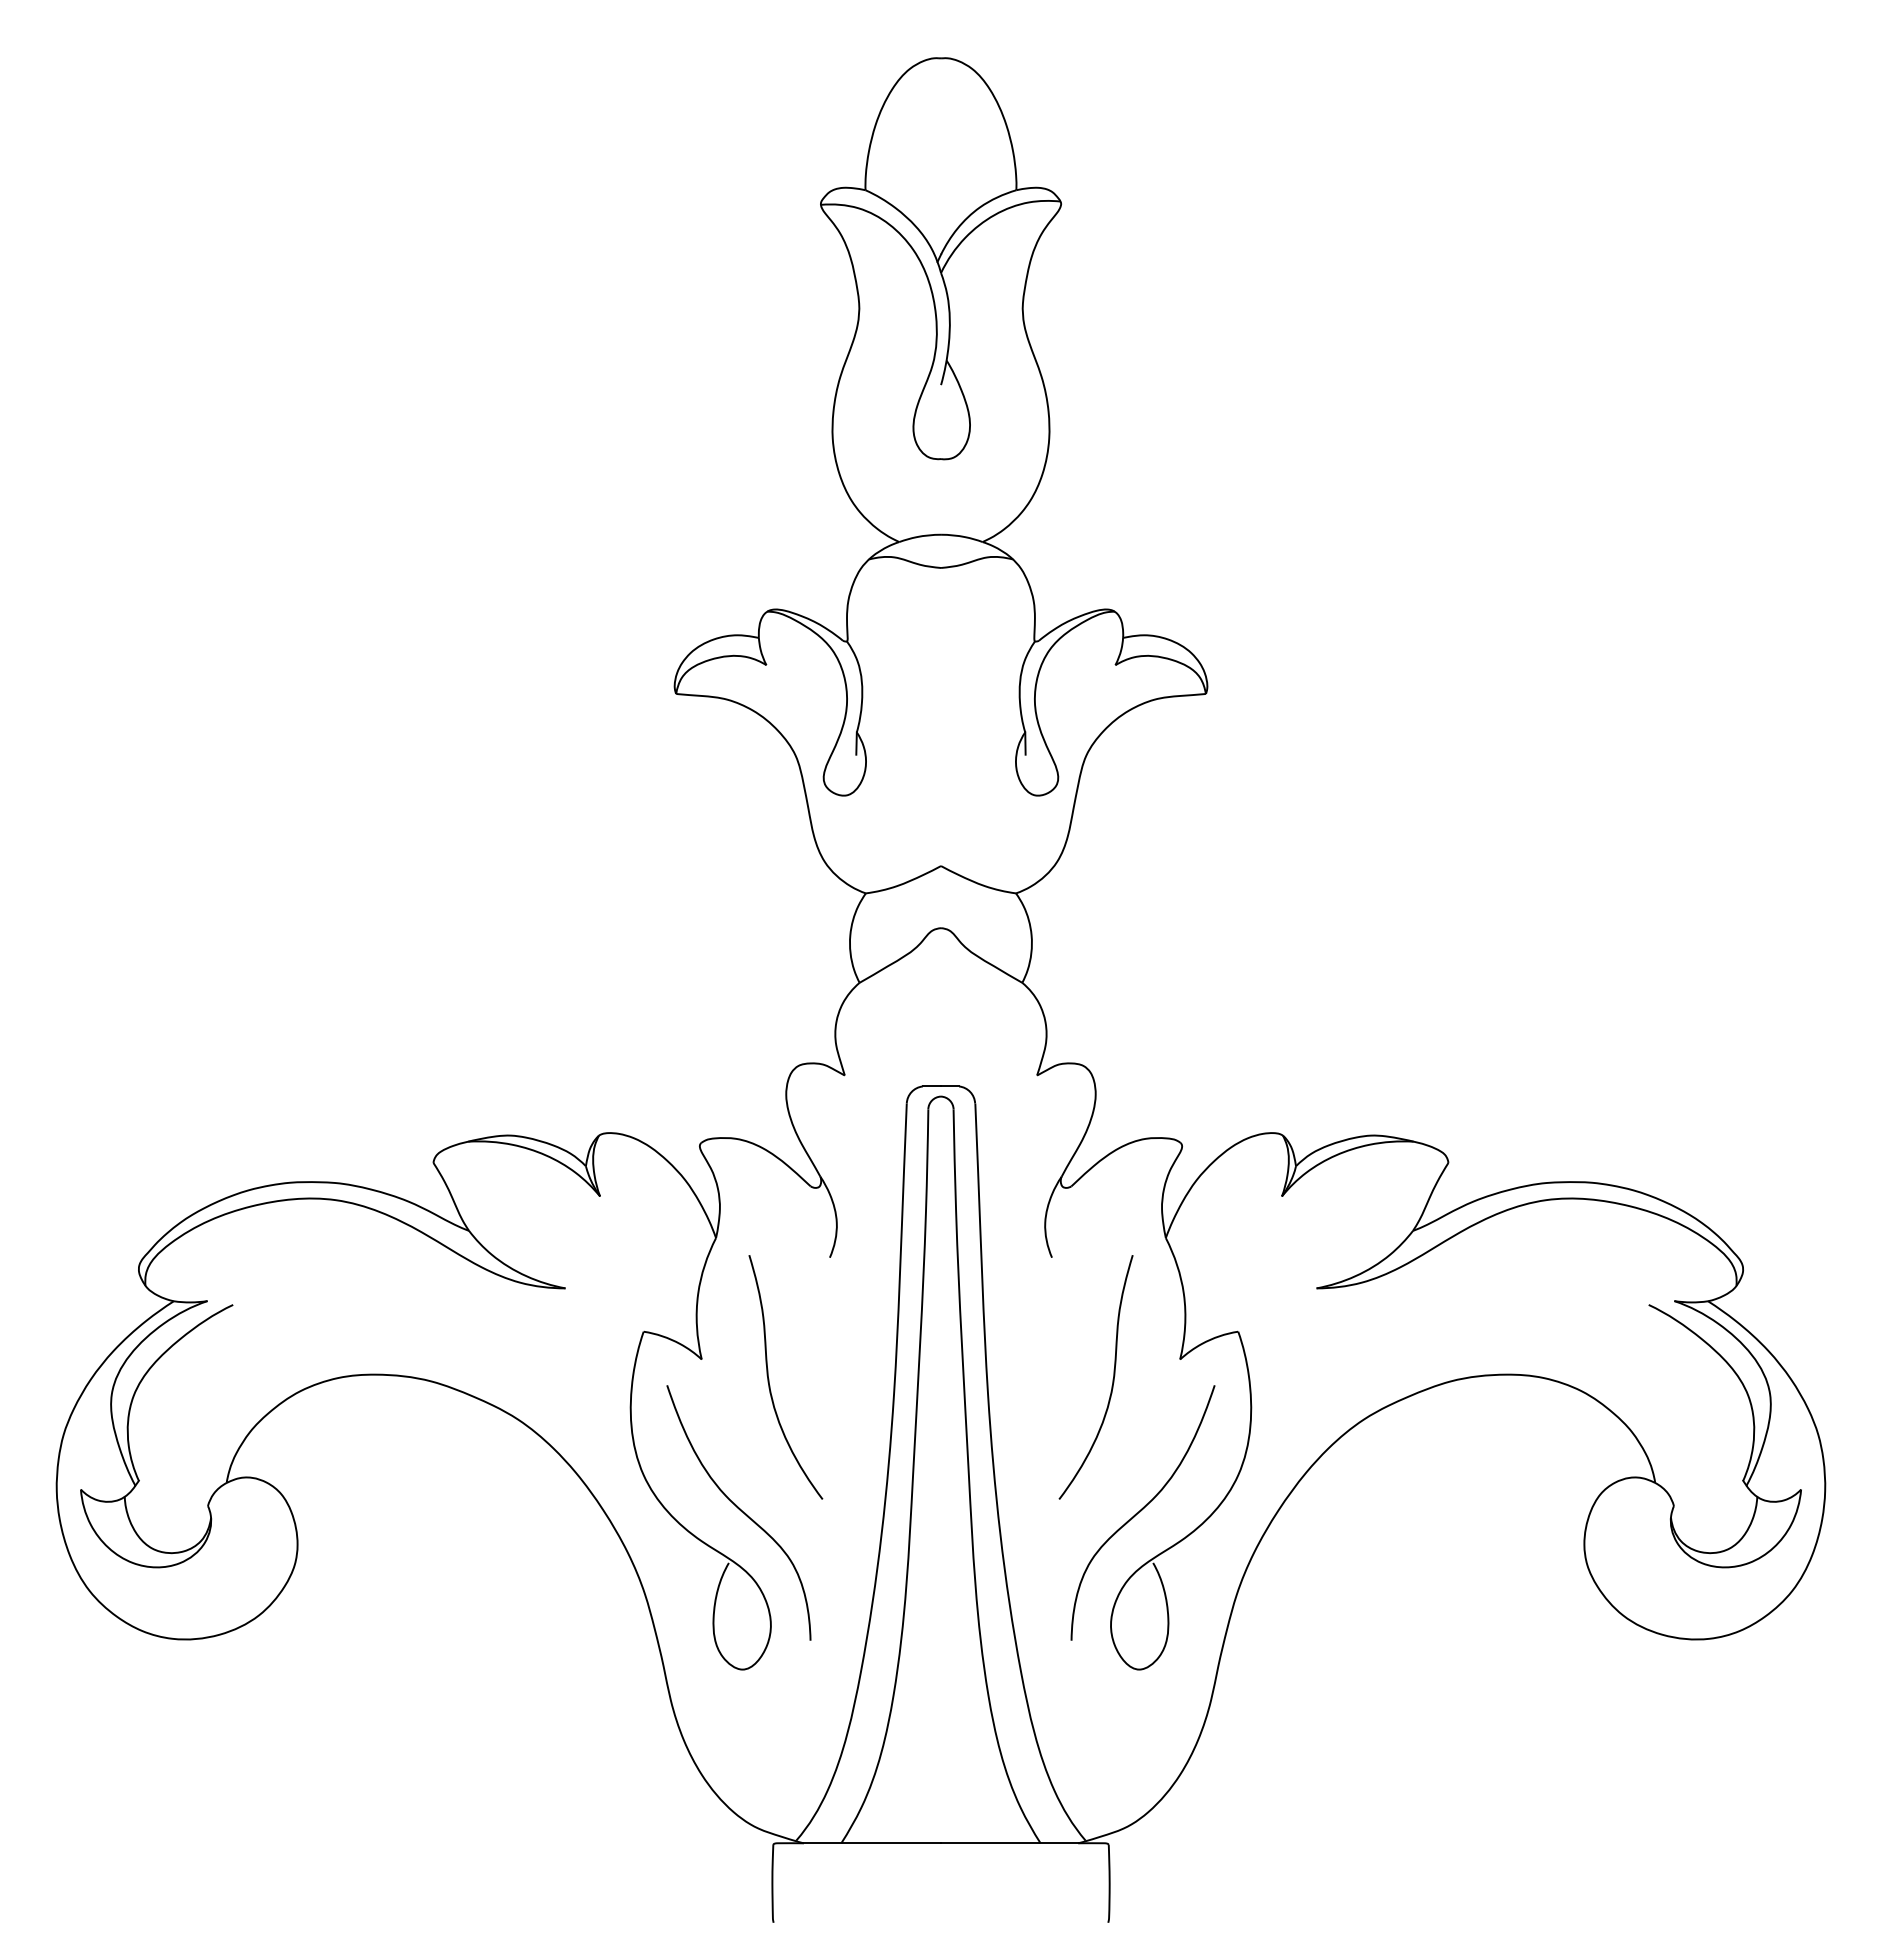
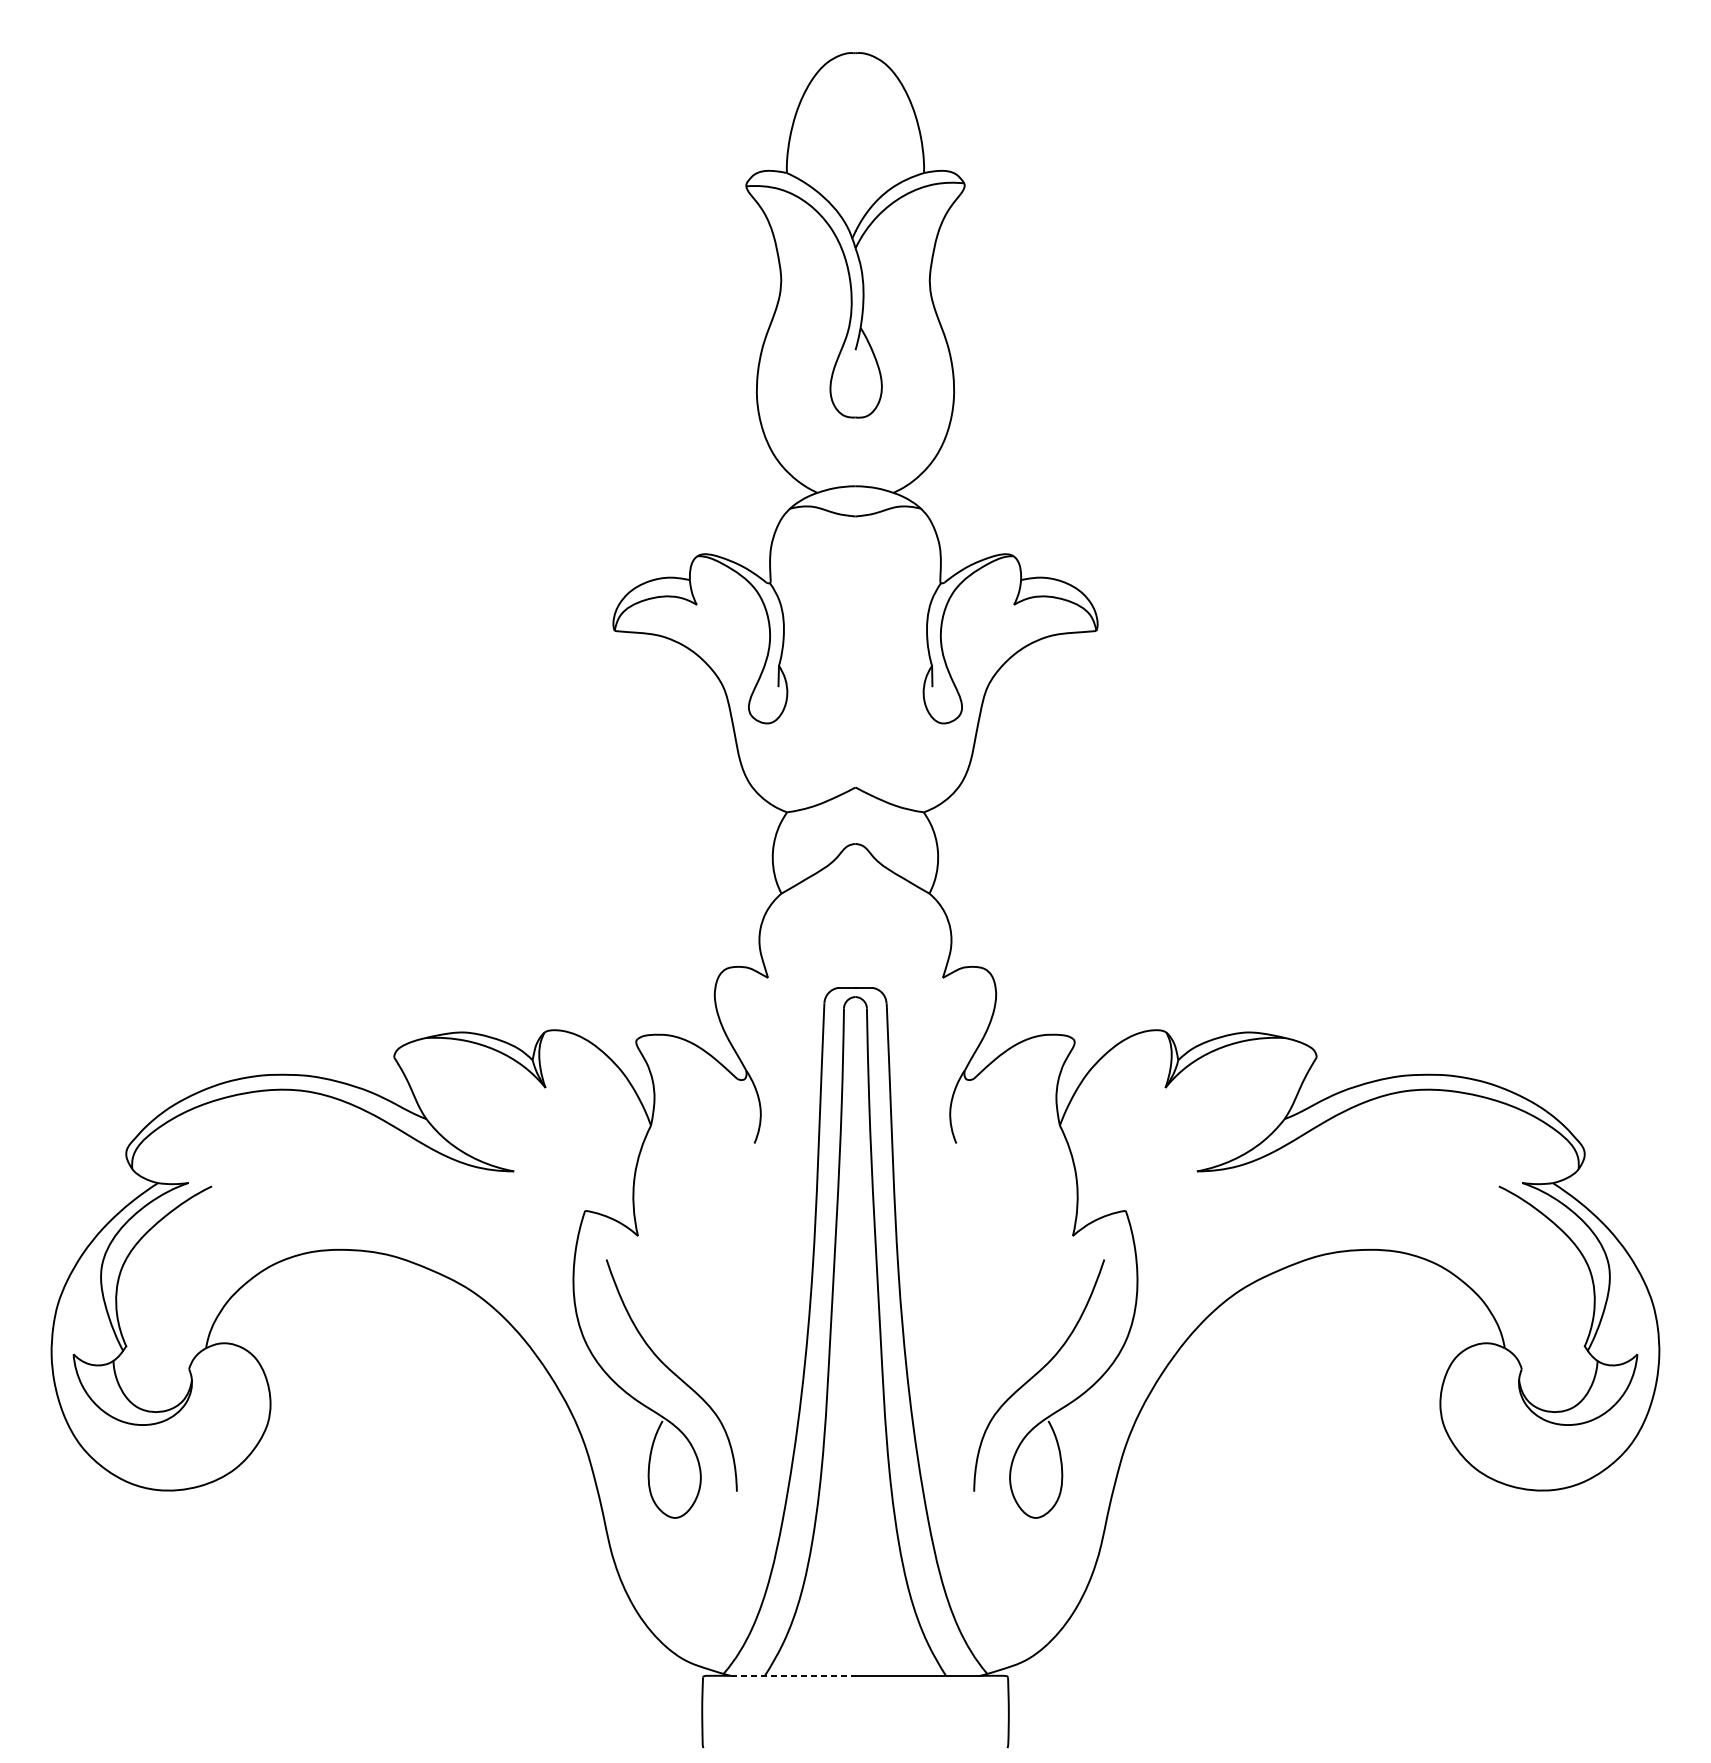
curve: (769, 1378) -> (699, 1253), removed
curve: (1112, 1379) -> (1011, 1254), removed
line: (872, 1843) -> (793, 1676), solid -> dashed

